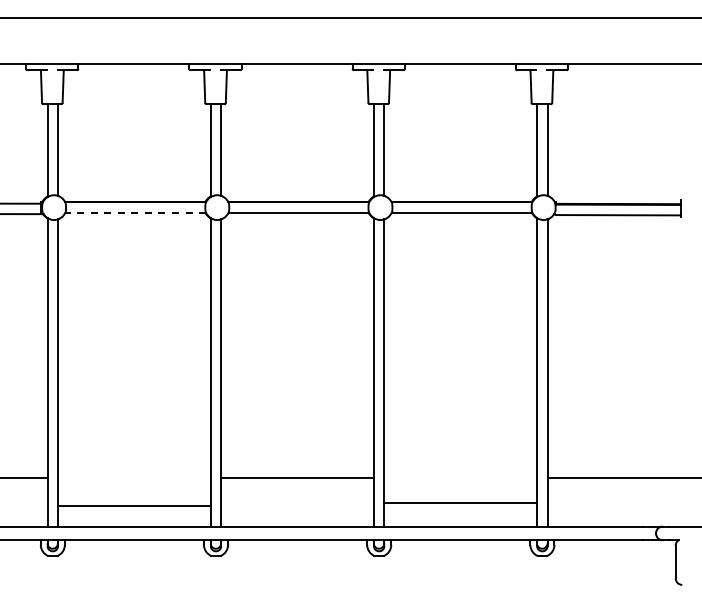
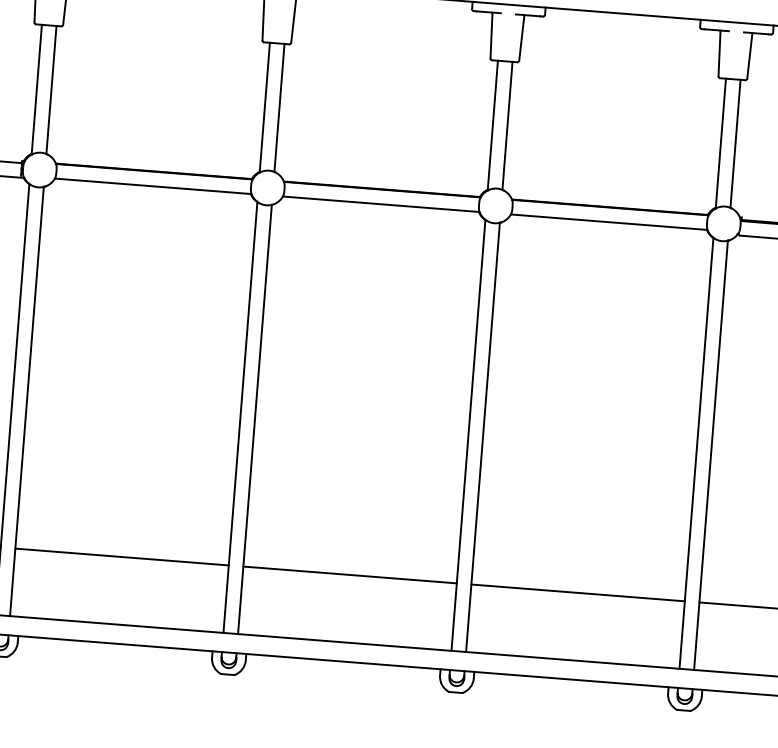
line: (135, 212) -> (152, 185), dashed -> solid
line: (460, 503) -> (577, 593), moved
line: (133, 506) -> (120, 557), moved

